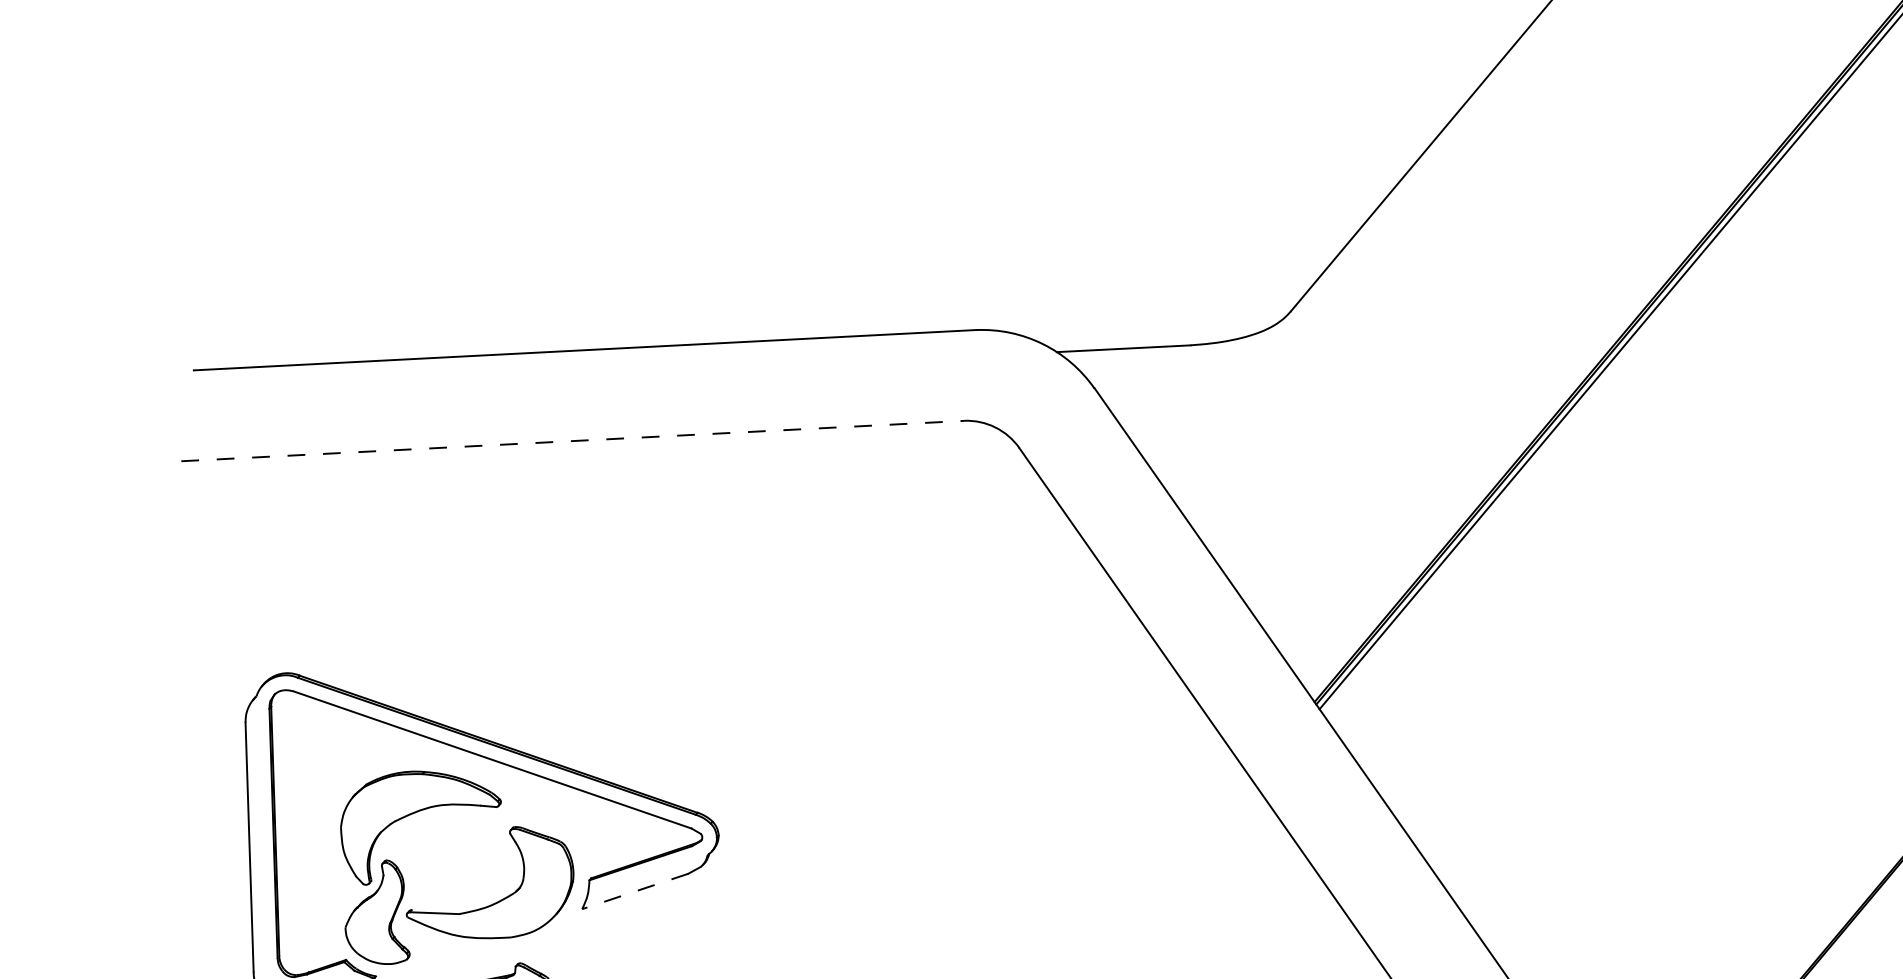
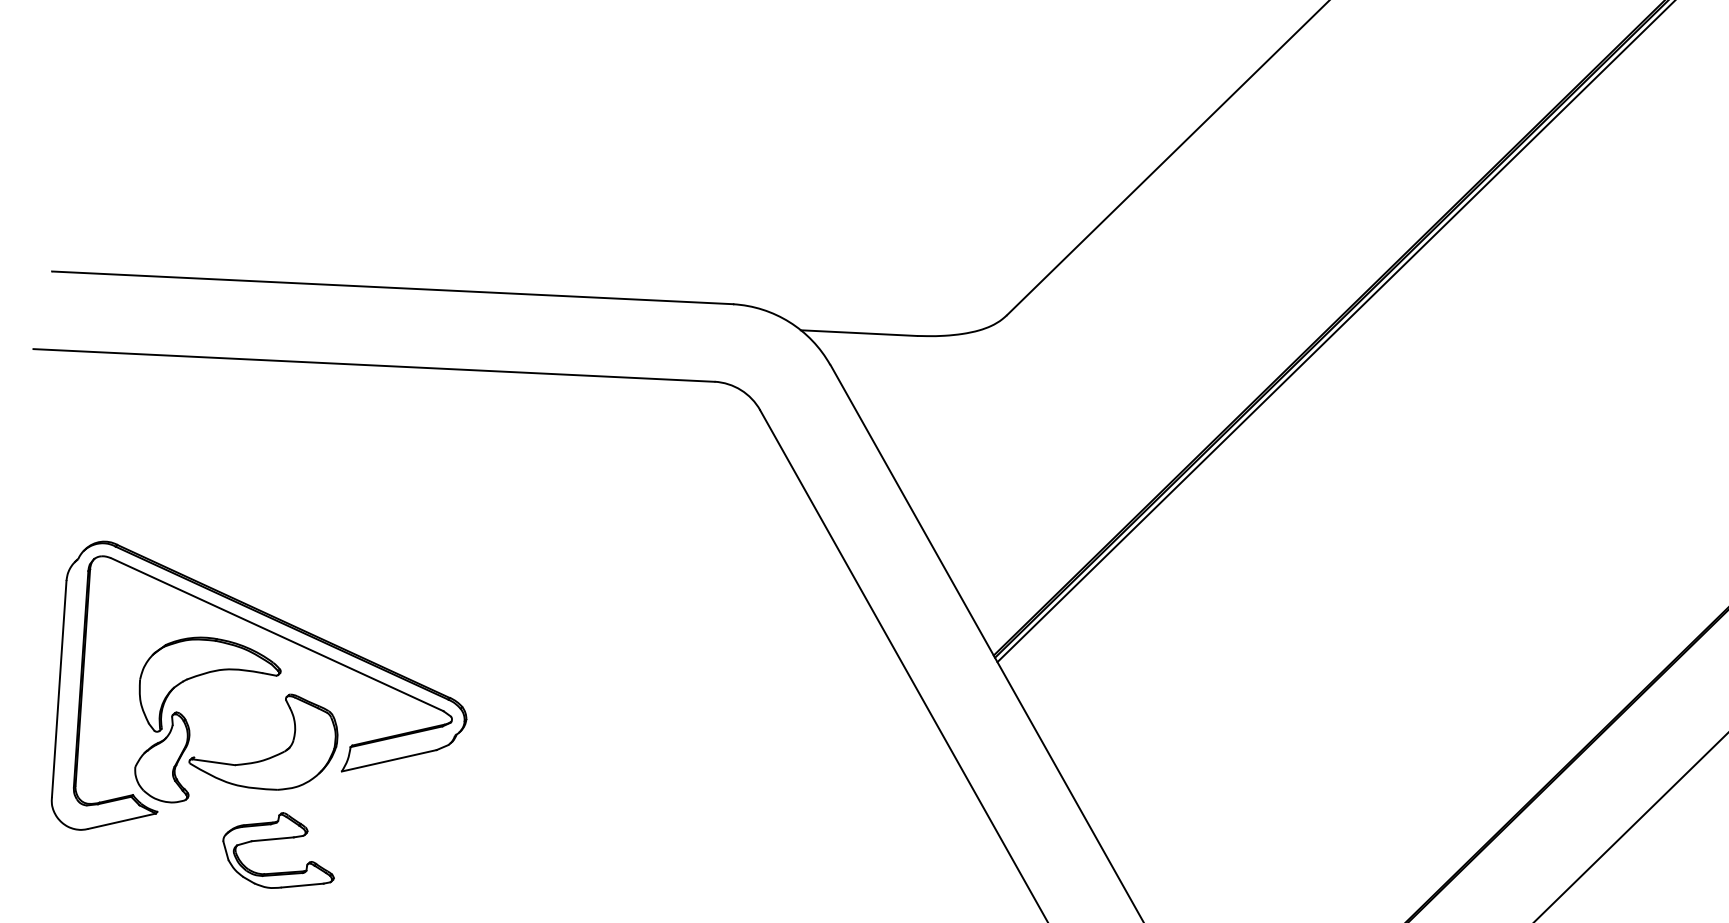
line: (573, 441) -> (374, 365), dashed -> solid
line: (635, 891) -> (389, 760), dashed -> solid

